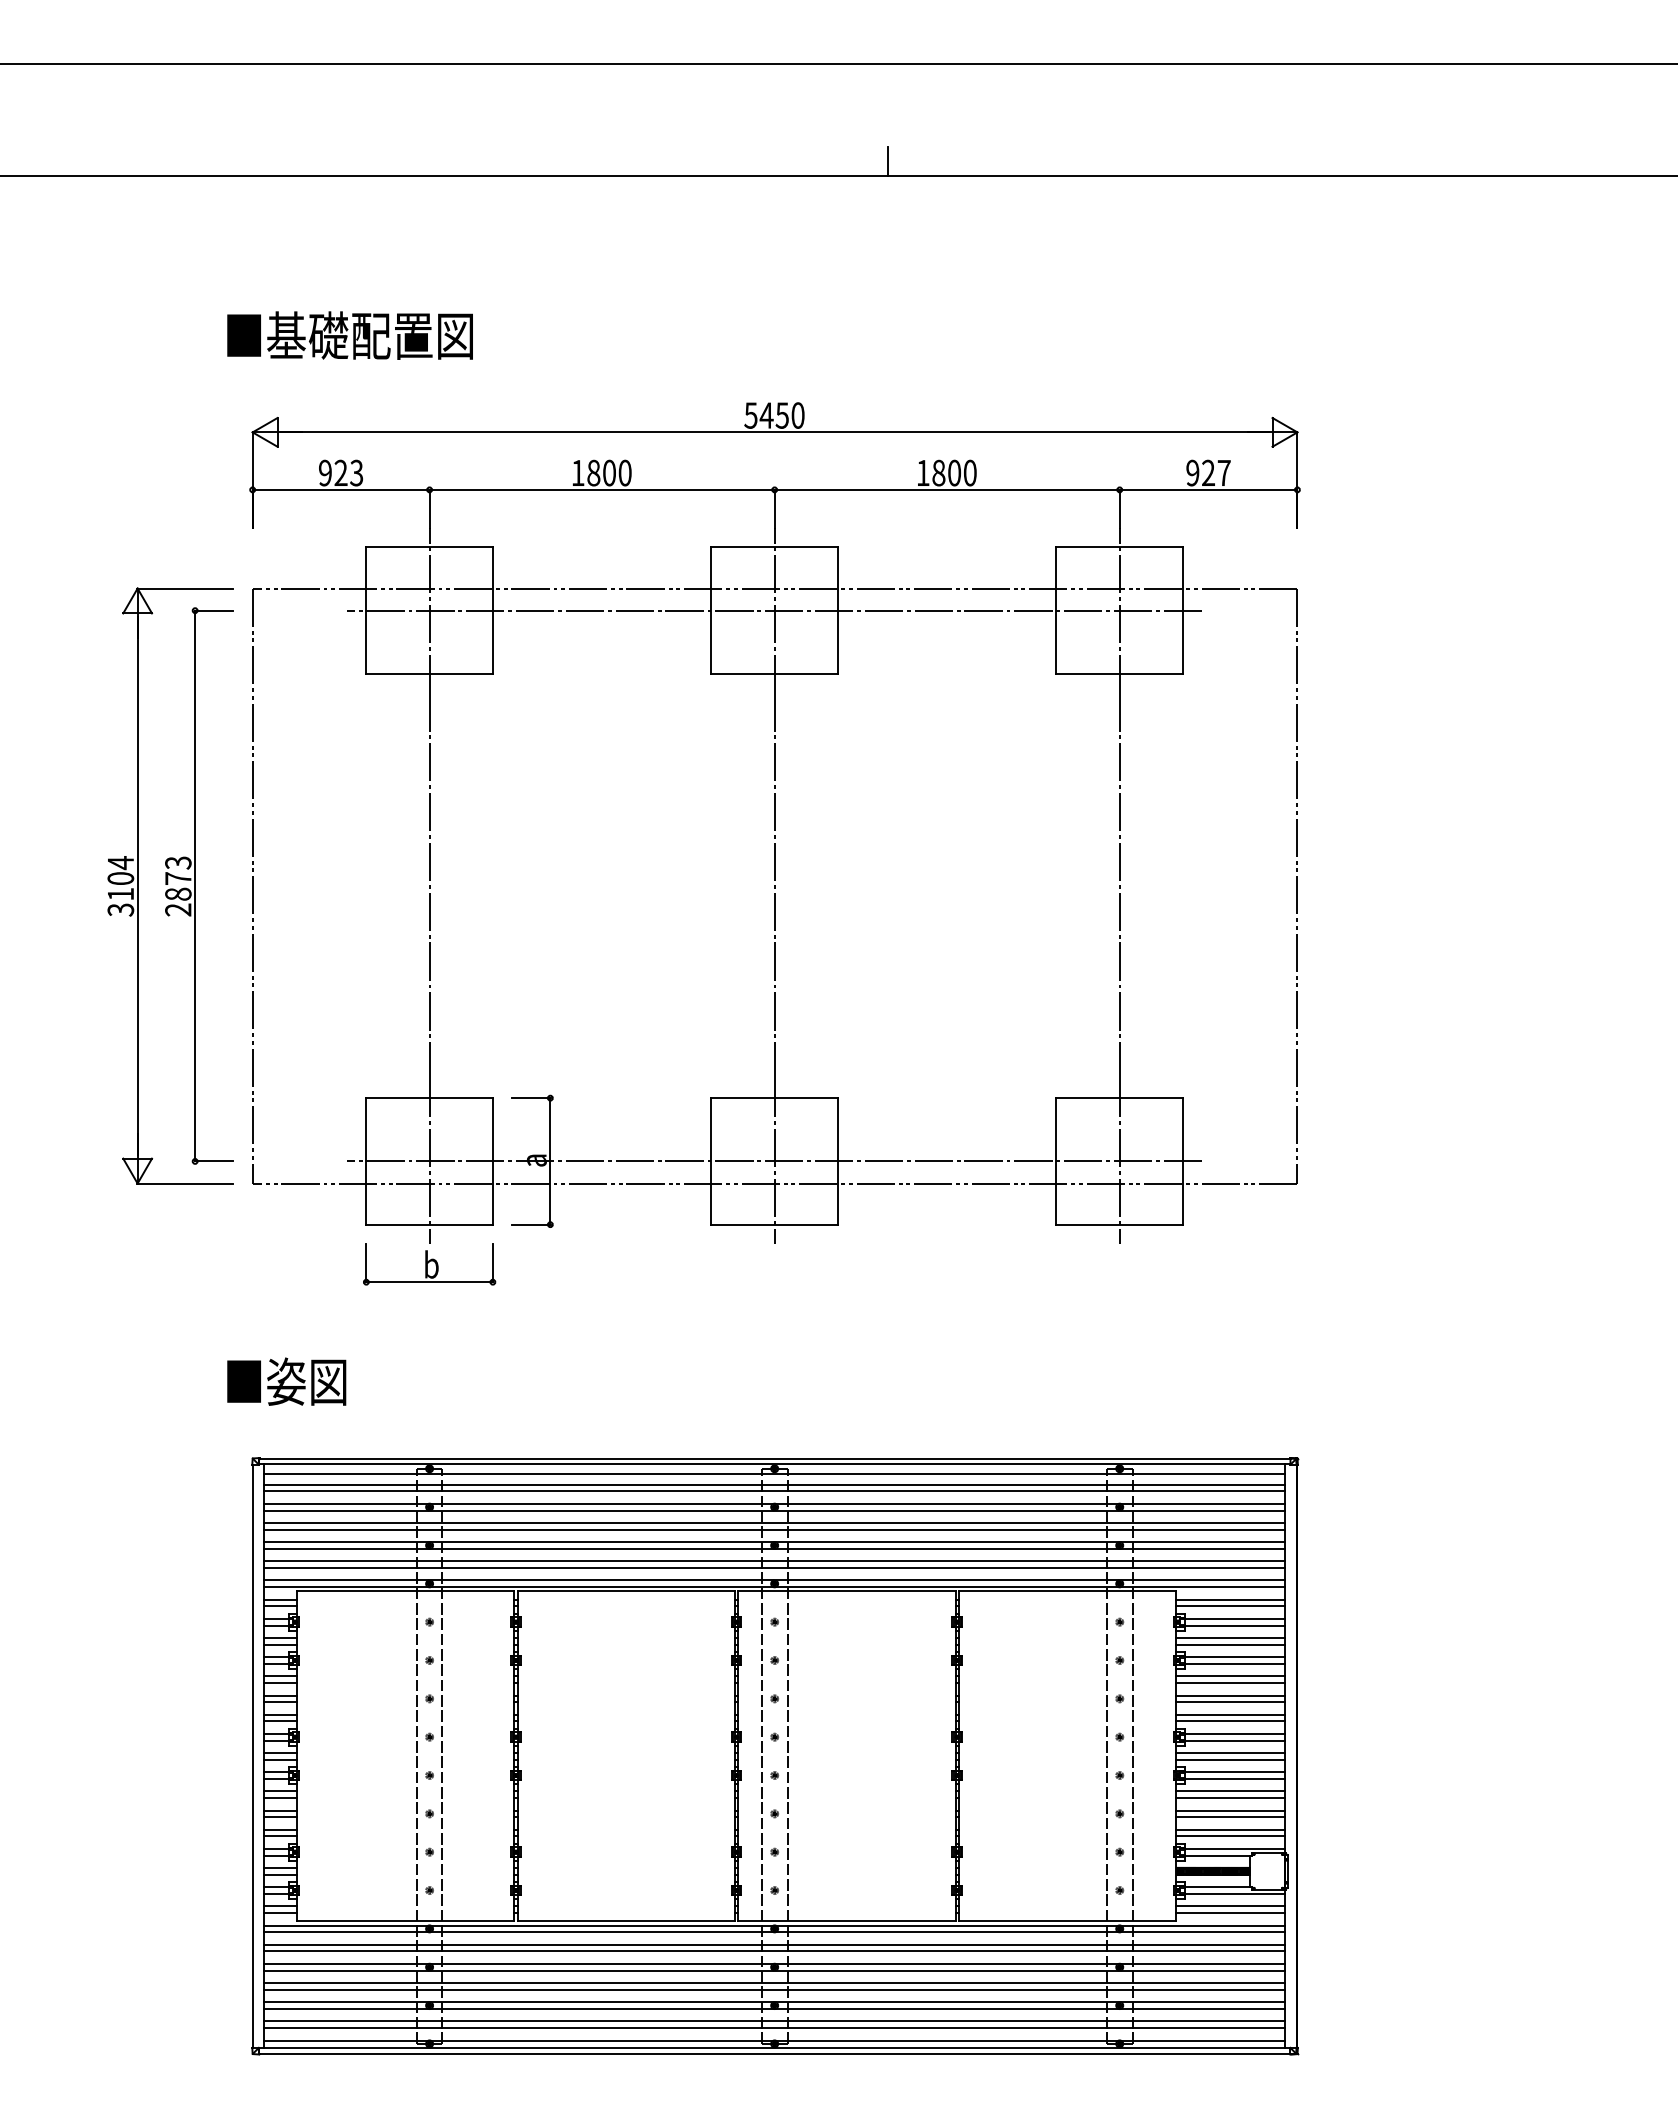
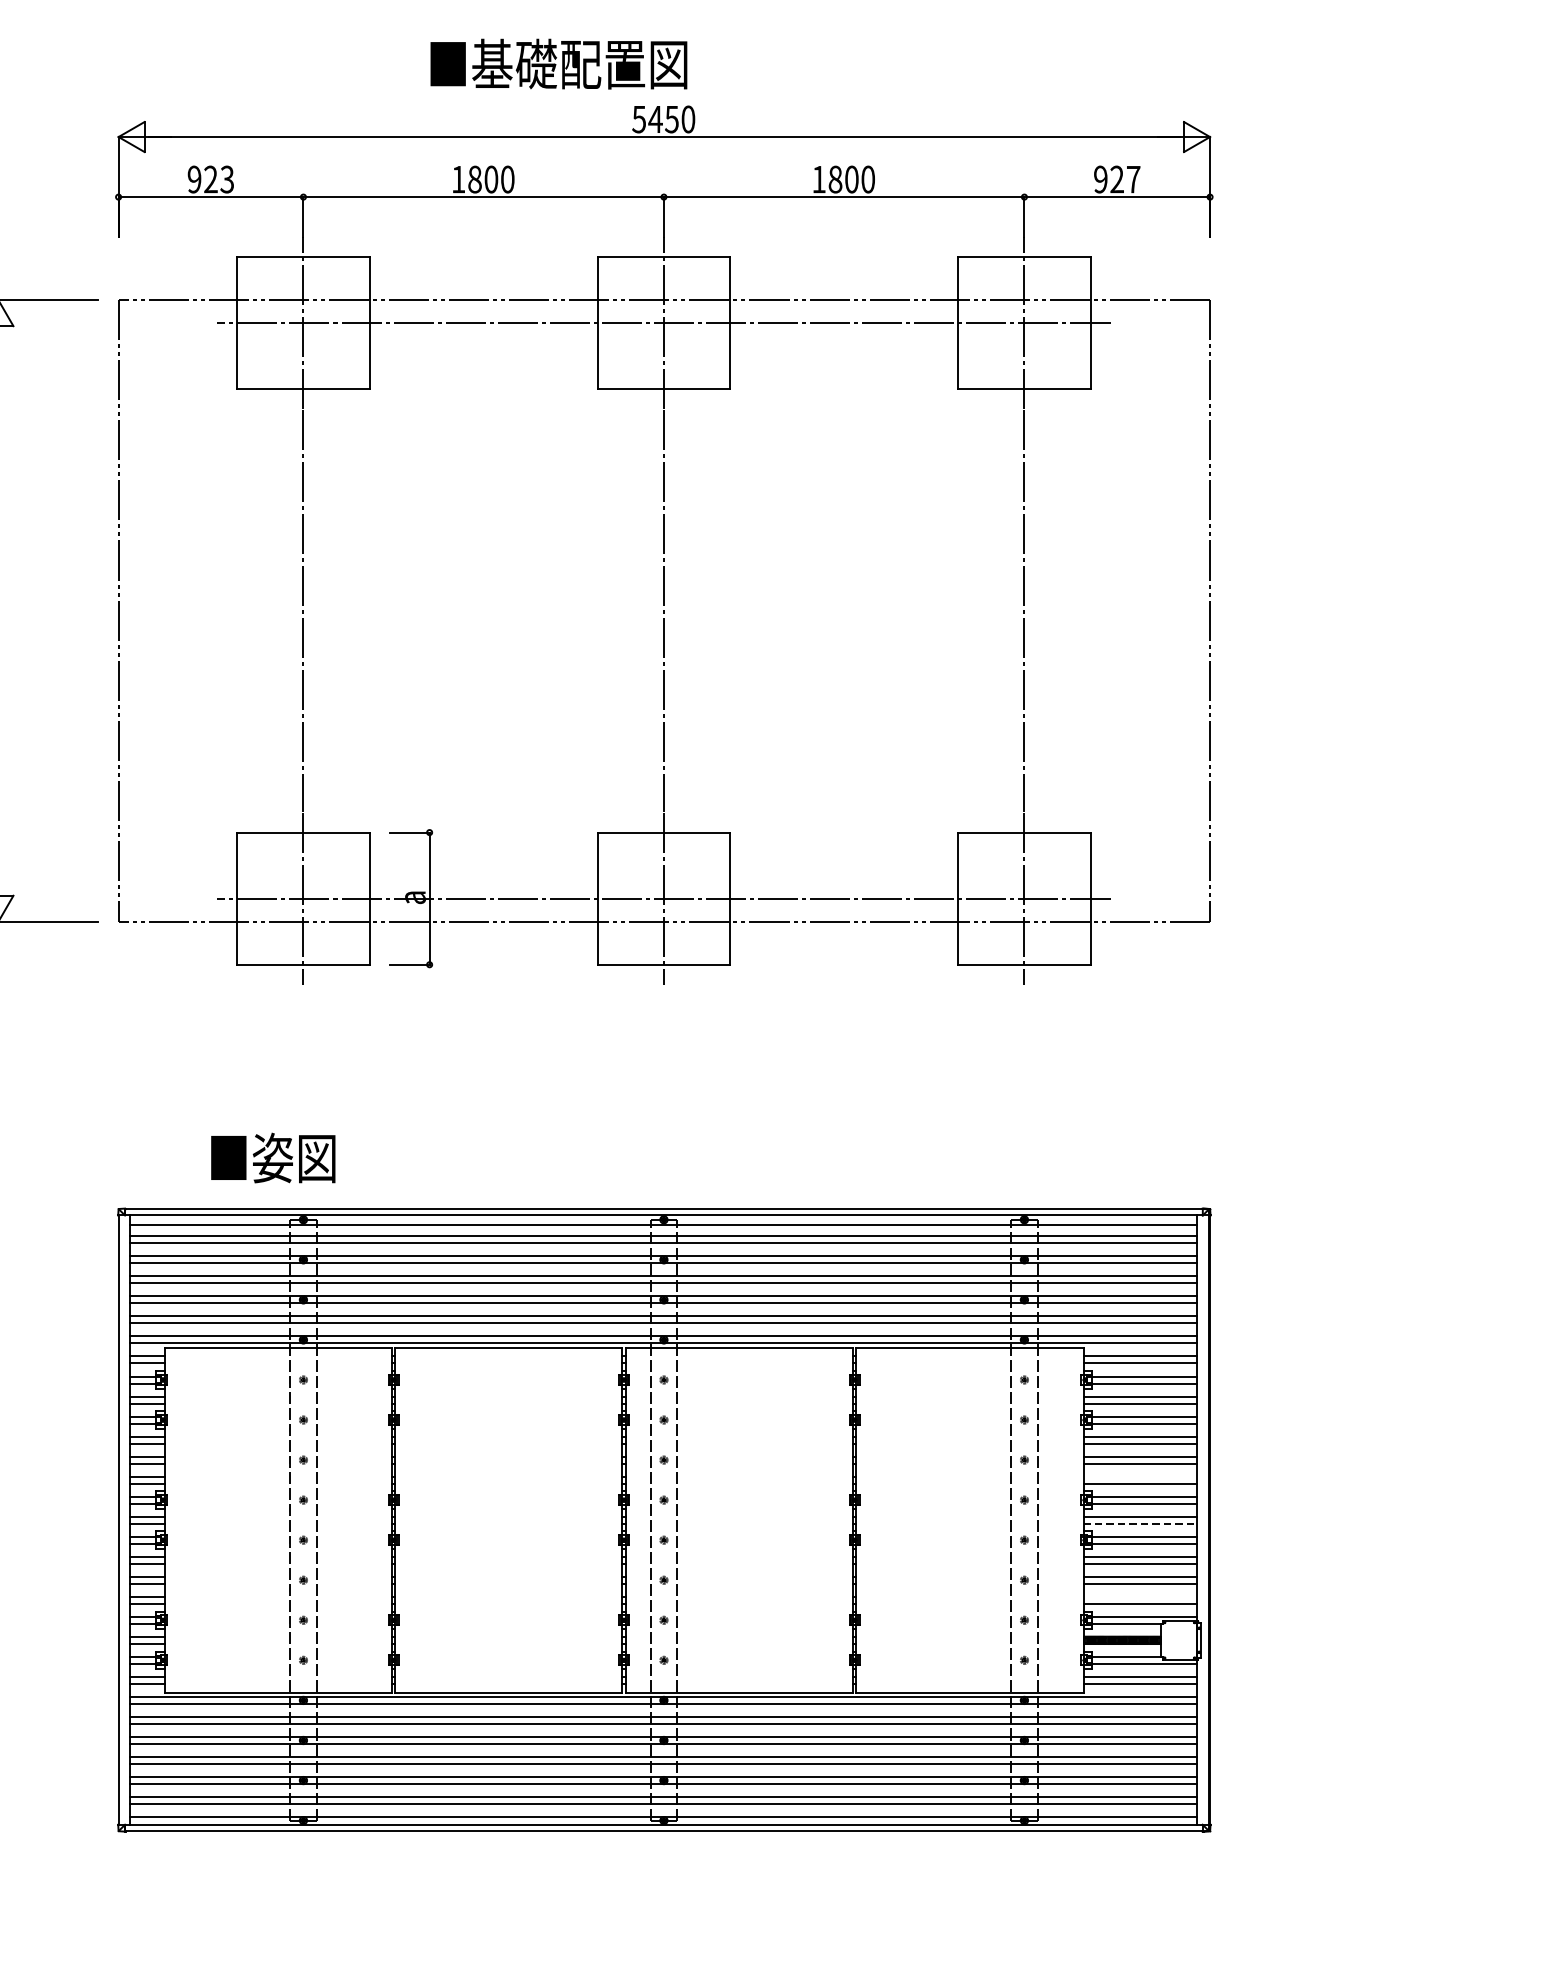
text: (349, 335) -> (558, 64), moved
part: (199, 885) -> (63, 610), removed
part: (429, 1264) -> (303, 1006), removed
text: (286, 1381) -> (273, 1157), moved
line: (1230, 1714) -> (1140, 1476), removed
line: (1231, 1759) -> (1141, 1523), solid -> dashed
line: (1230, 1829) -> (1140, 1596), removed

